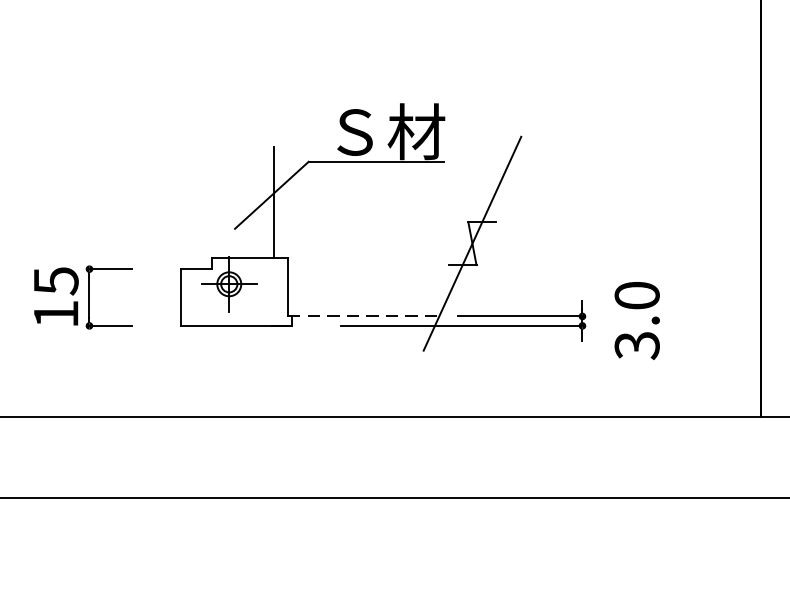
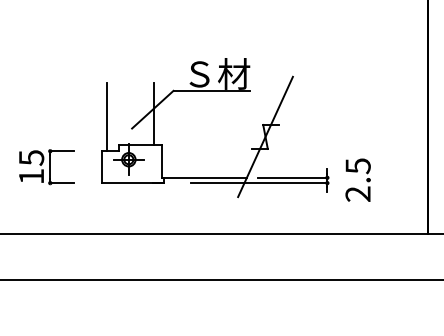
line: (191, 207) -> (107, 116), added
line: (363, 315) -> (204, 177), dashed -> solid
text: (636, 321) -> (357, 180), 3.0 -> 2.5

